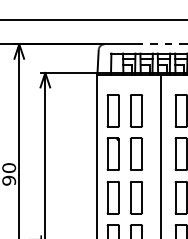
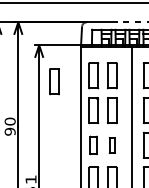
part: (63, 117) -> (53, 81), added
part: (112, 197) -> (93, 145), size x0.7
part: (136, 197) -> (112, 145), size x0.6

